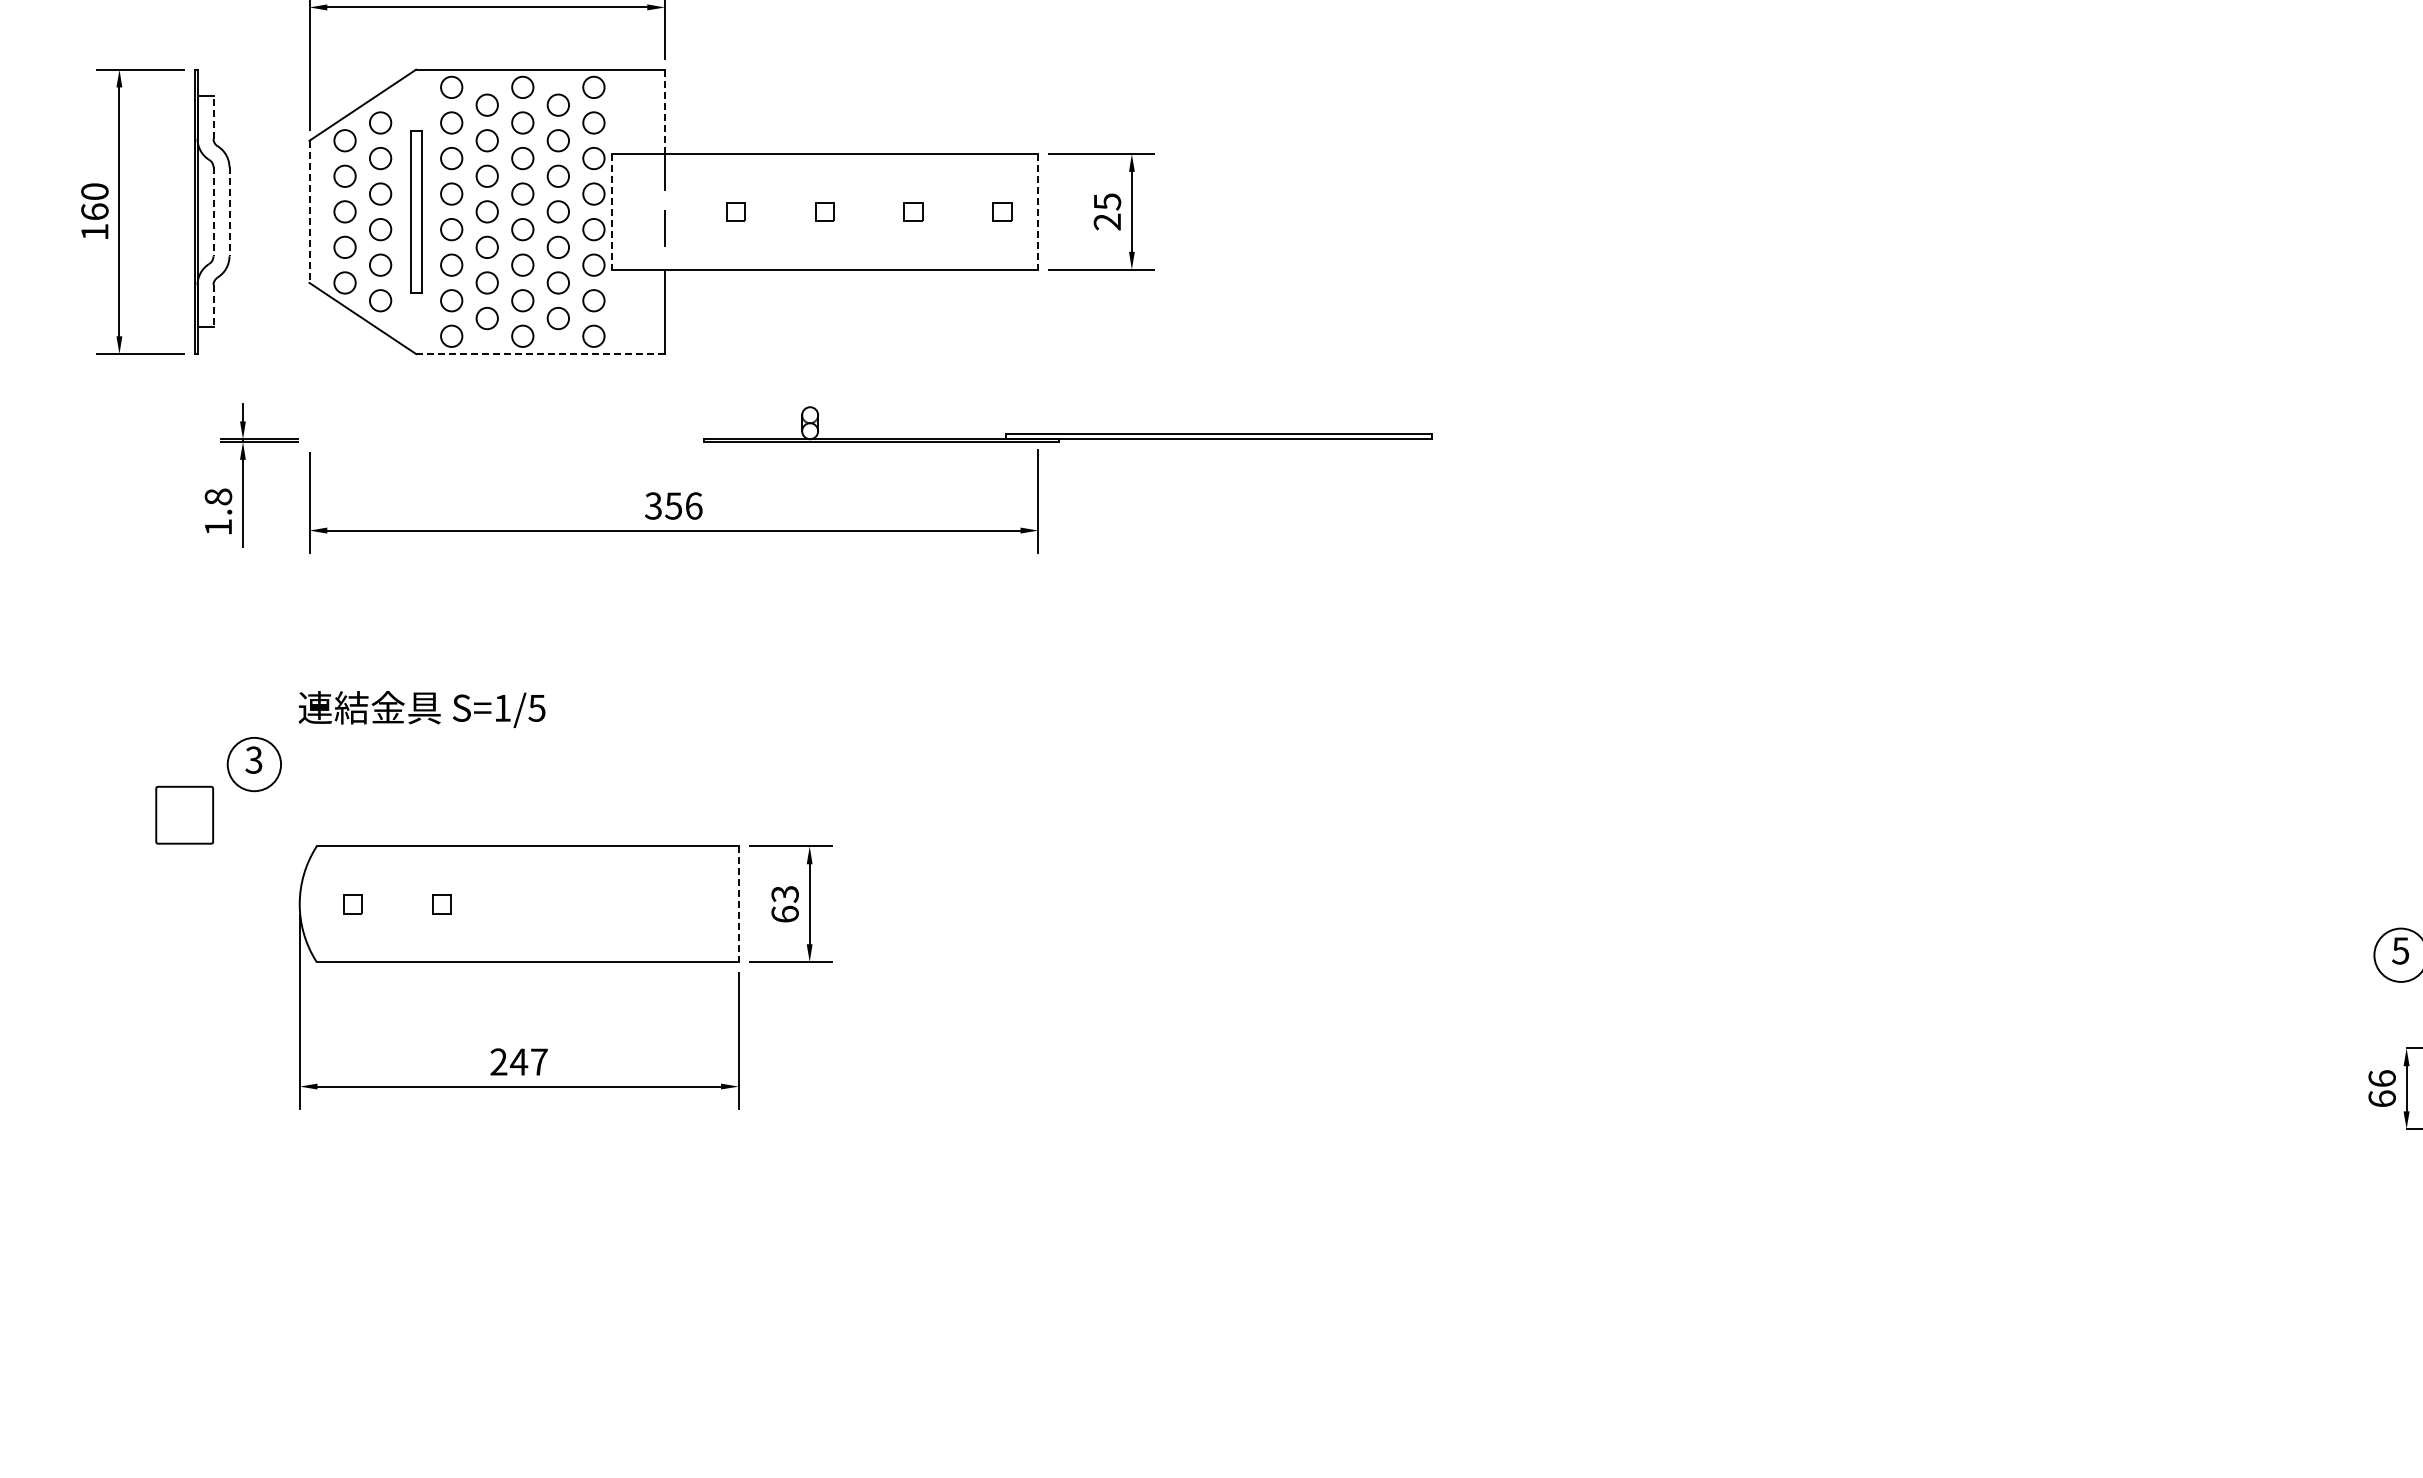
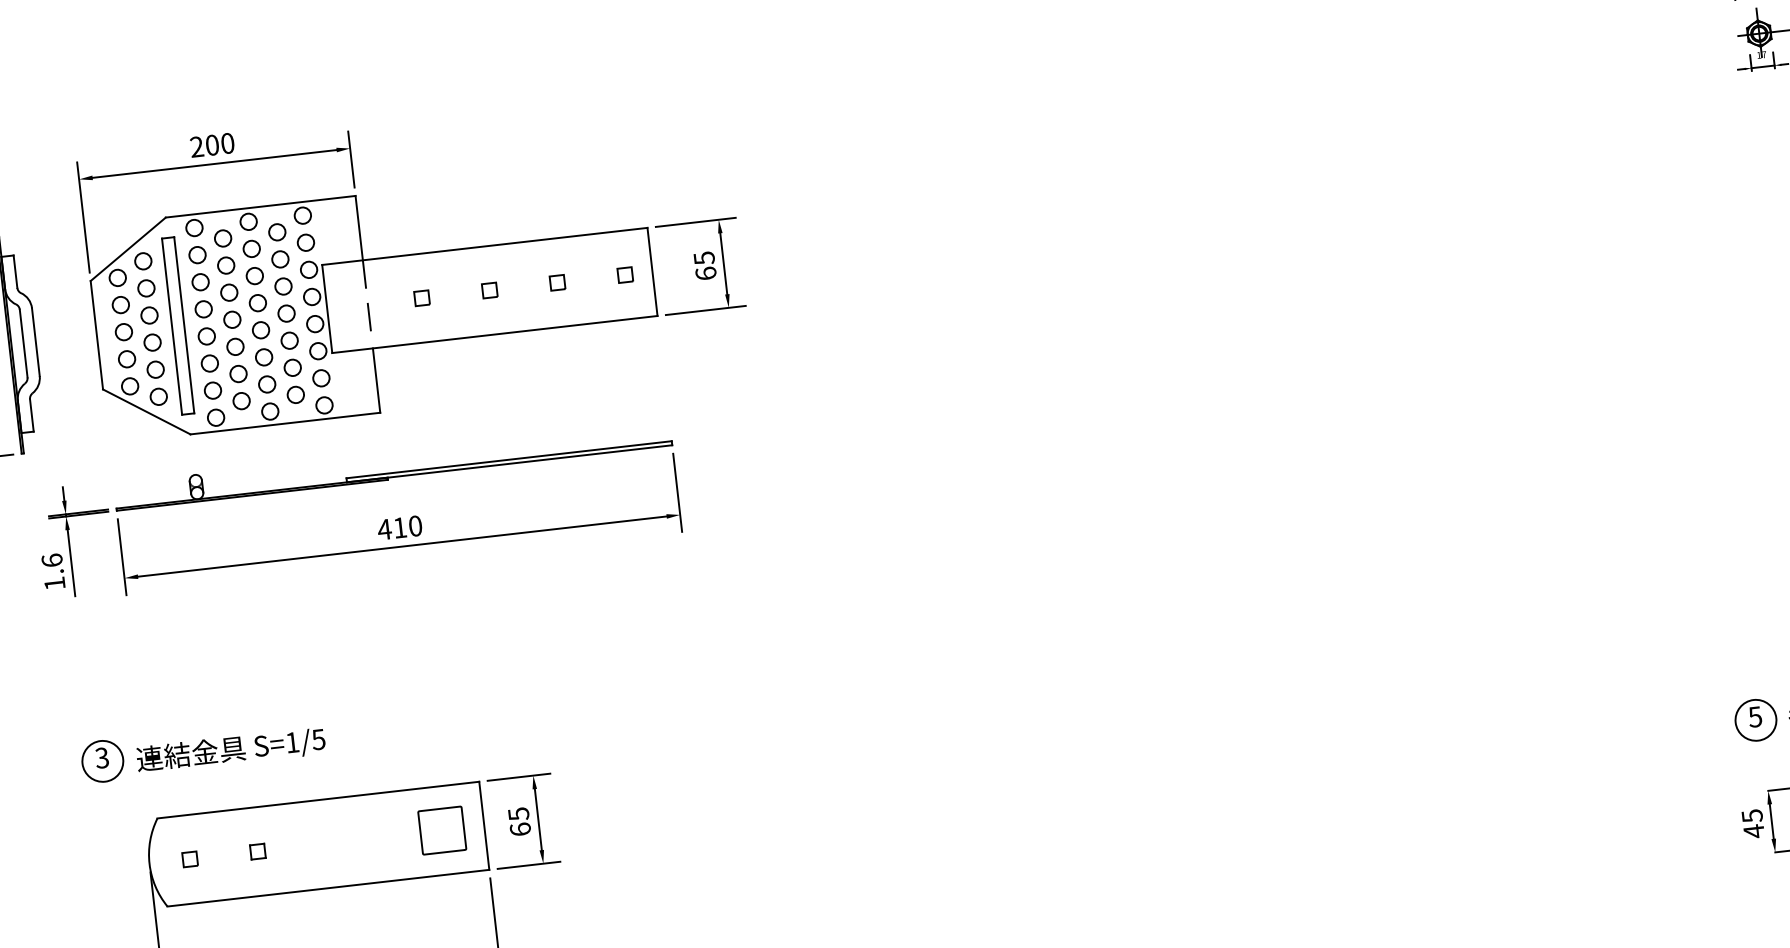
line: (665, 112) -> (359, 228), dashed -> solid
line: (213, 117) -> (15, 271), dashed -> solid
part: (415, 211) -> (177, 325), size x1.43
line: (611, 211) -> (327, 308), dashed -> solid
line: (1038, 211) -> (652, 271), dashed -> solid
line: (213, 212) -> (23, 344), dashed -> solid
line: (229, 212) -> (35, 342), dashed -> solid
line: (309, 212) -> (96, 335), dashed -> solid
text: (1107, 221) -> (706, 273), 25 -> 65
line: (213, 306) -> (31, 415), dashed -> solid
line: (541, 354) -> (286, 423), dashed -> solid
part: (1067, 433) -> (393, 472), moved
text: (218, 496) -> (52, 560), 1.8 -> 1.6
text: (673, 505) -> (399, 527), 356 -> 410
text: (421, 709) -> (230, 750), moved
part: (184, 814) -> (442, 830), moved
text: (784, 893) -> (518, 813), 63 -> 65
line: (738, 904) -> (484, 826), dashed -> solid
text: (2381, 1089) -> (1752, 824), 66 -> 45

